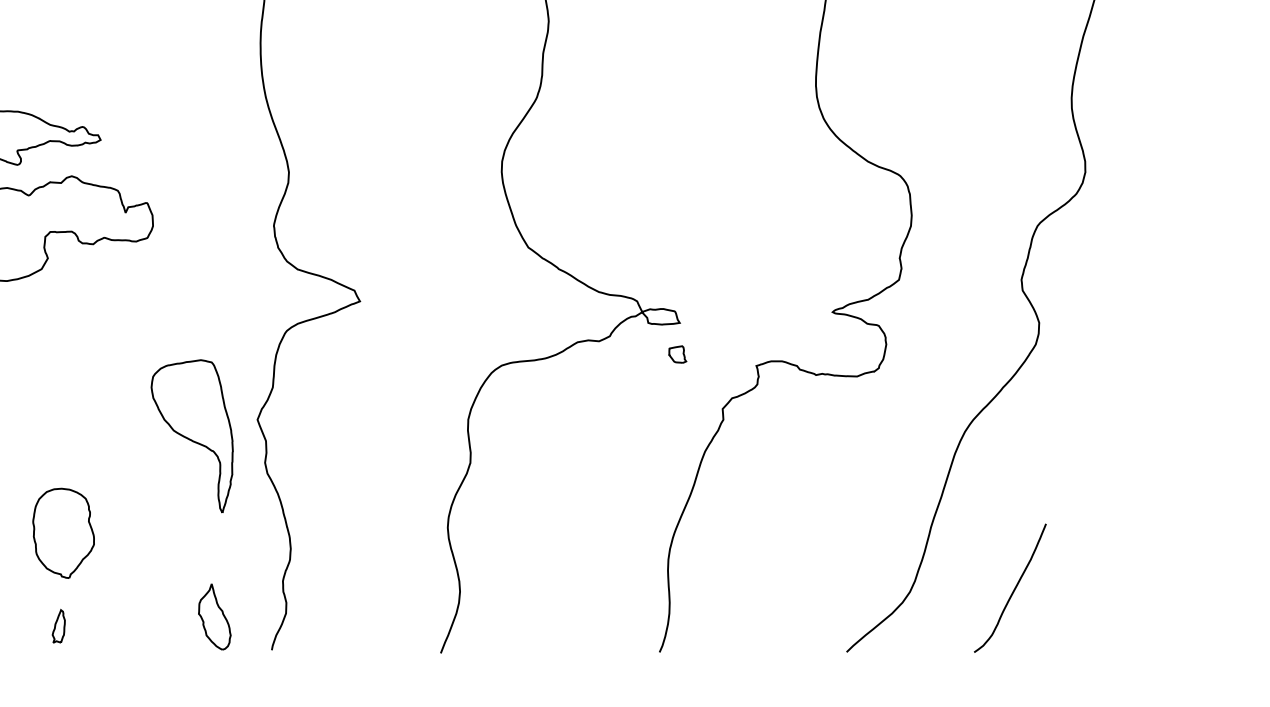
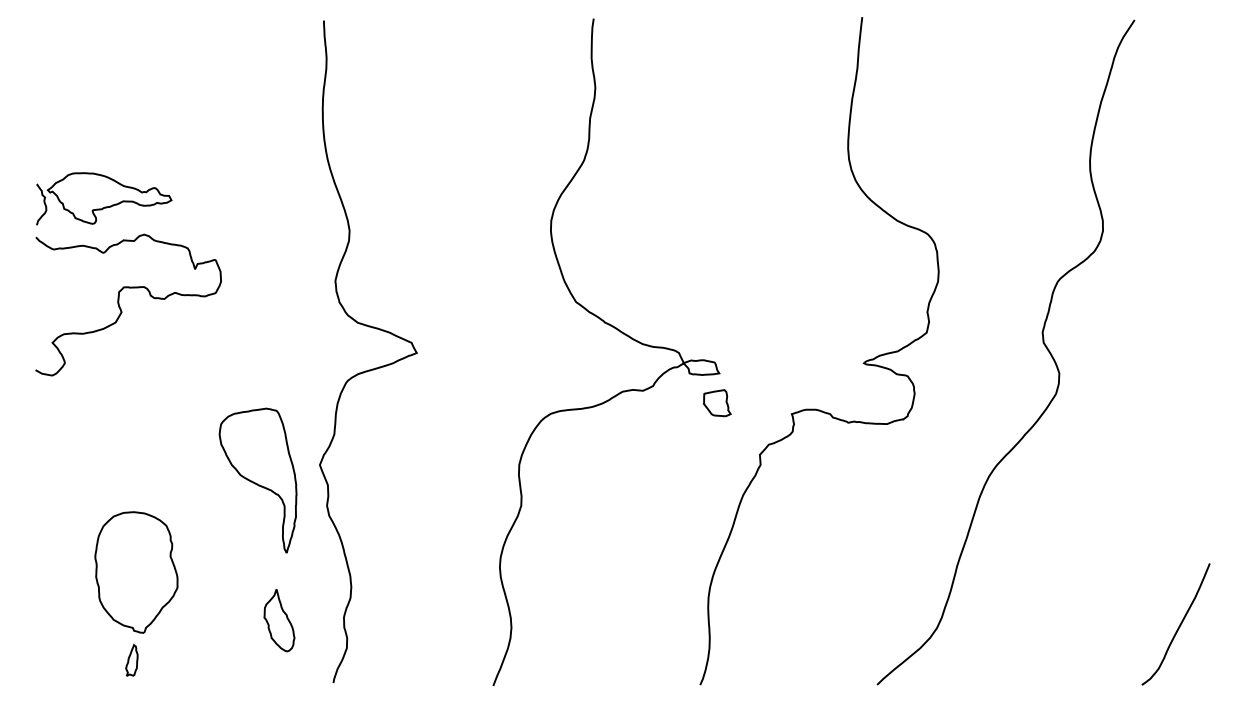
part: (677, 354) -> (717, 403), size x1.67
part: (63, 533) -> (136, 572), size x1.43
curve: (1012, 590) -> (1178, 626), moved
part: (214, 616) -> (279, 620), moved

